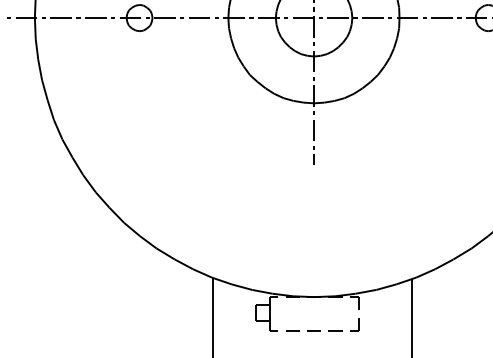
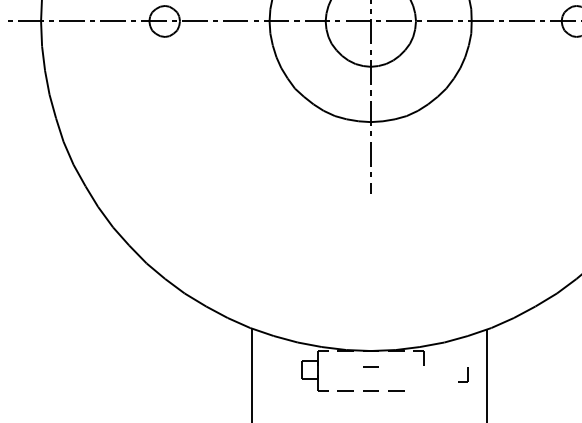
line: (313, 310) -> (370, 366), added
part: (354, 324) -> (463, 375), moved

